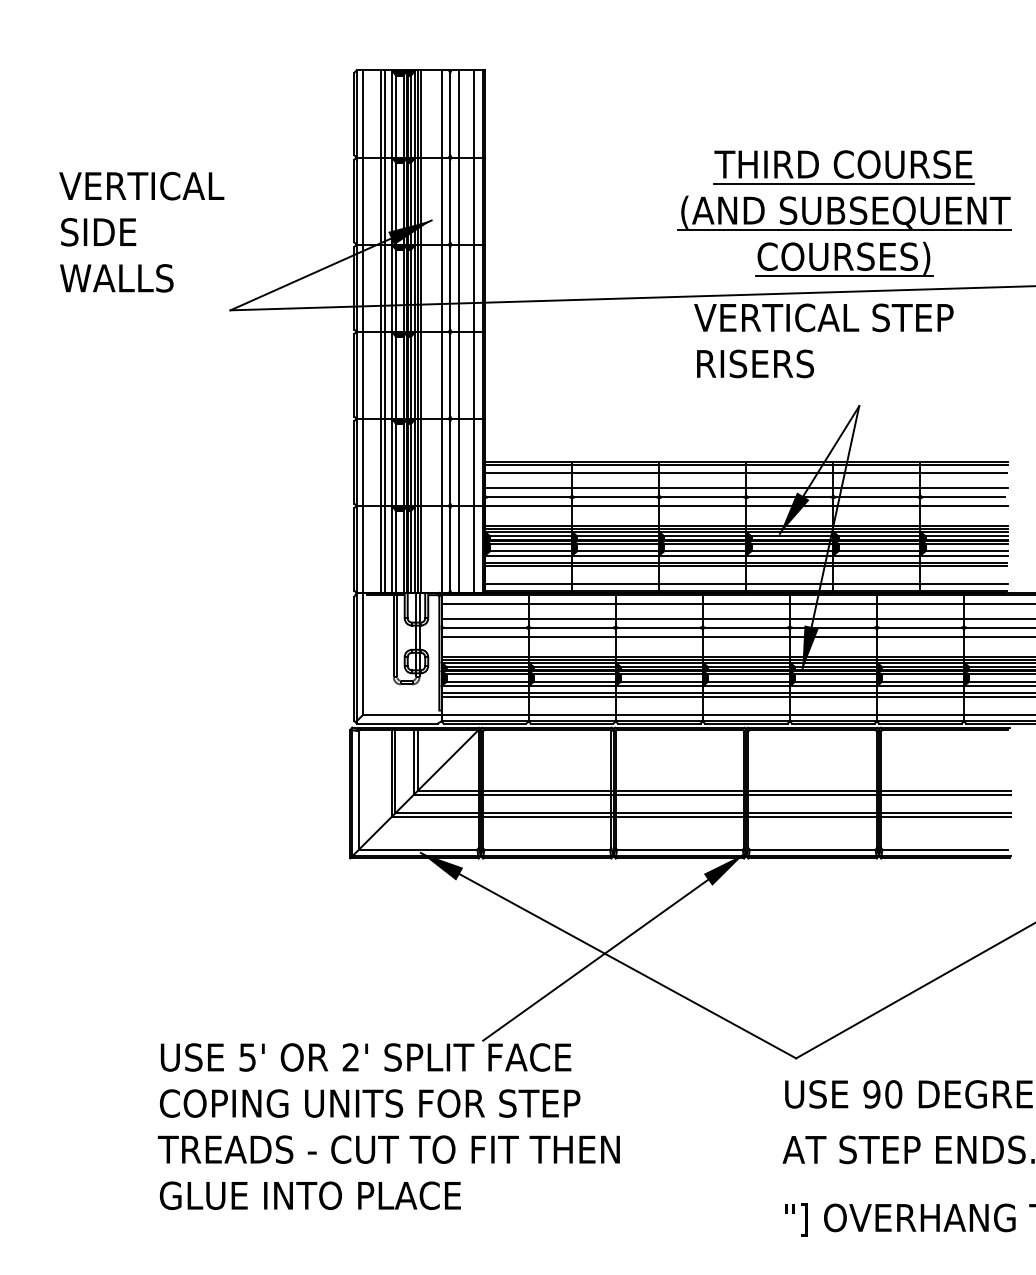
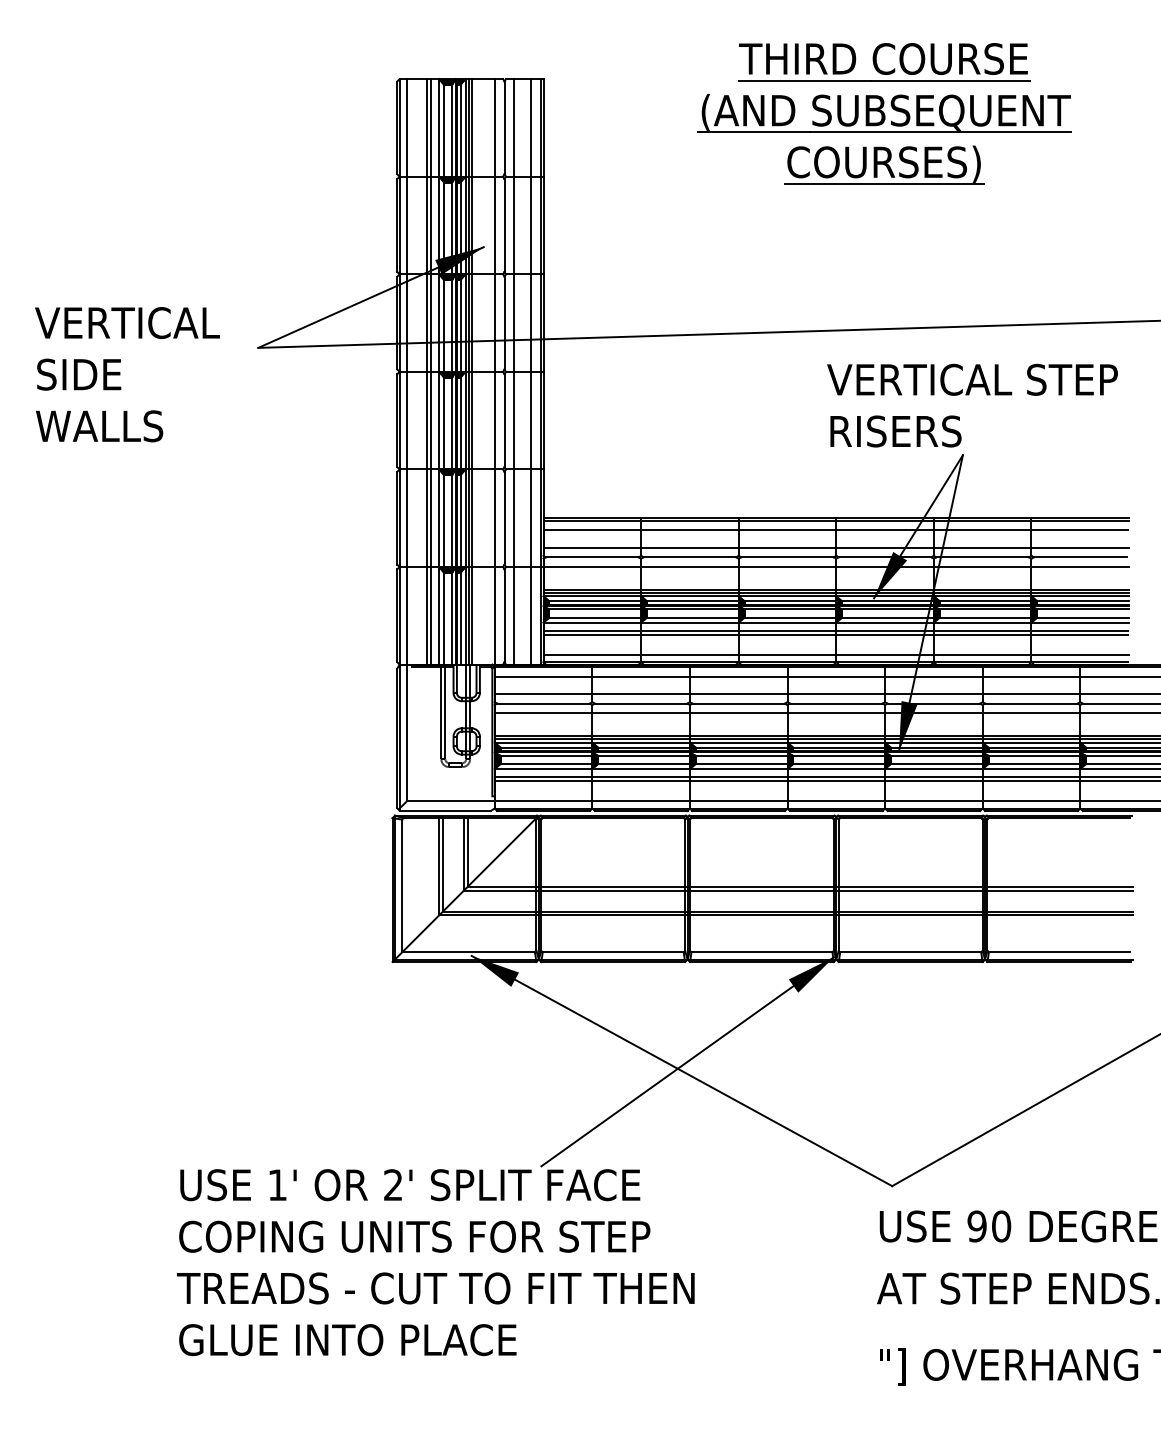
part: (844, 213) -> (884, 113), moved
text: (141, 231) -> (127, 373), moved
text: (823, 340) -> (972, 405), moved
text: (247, 1057) -> (277, 1185), 5' -> 1'

